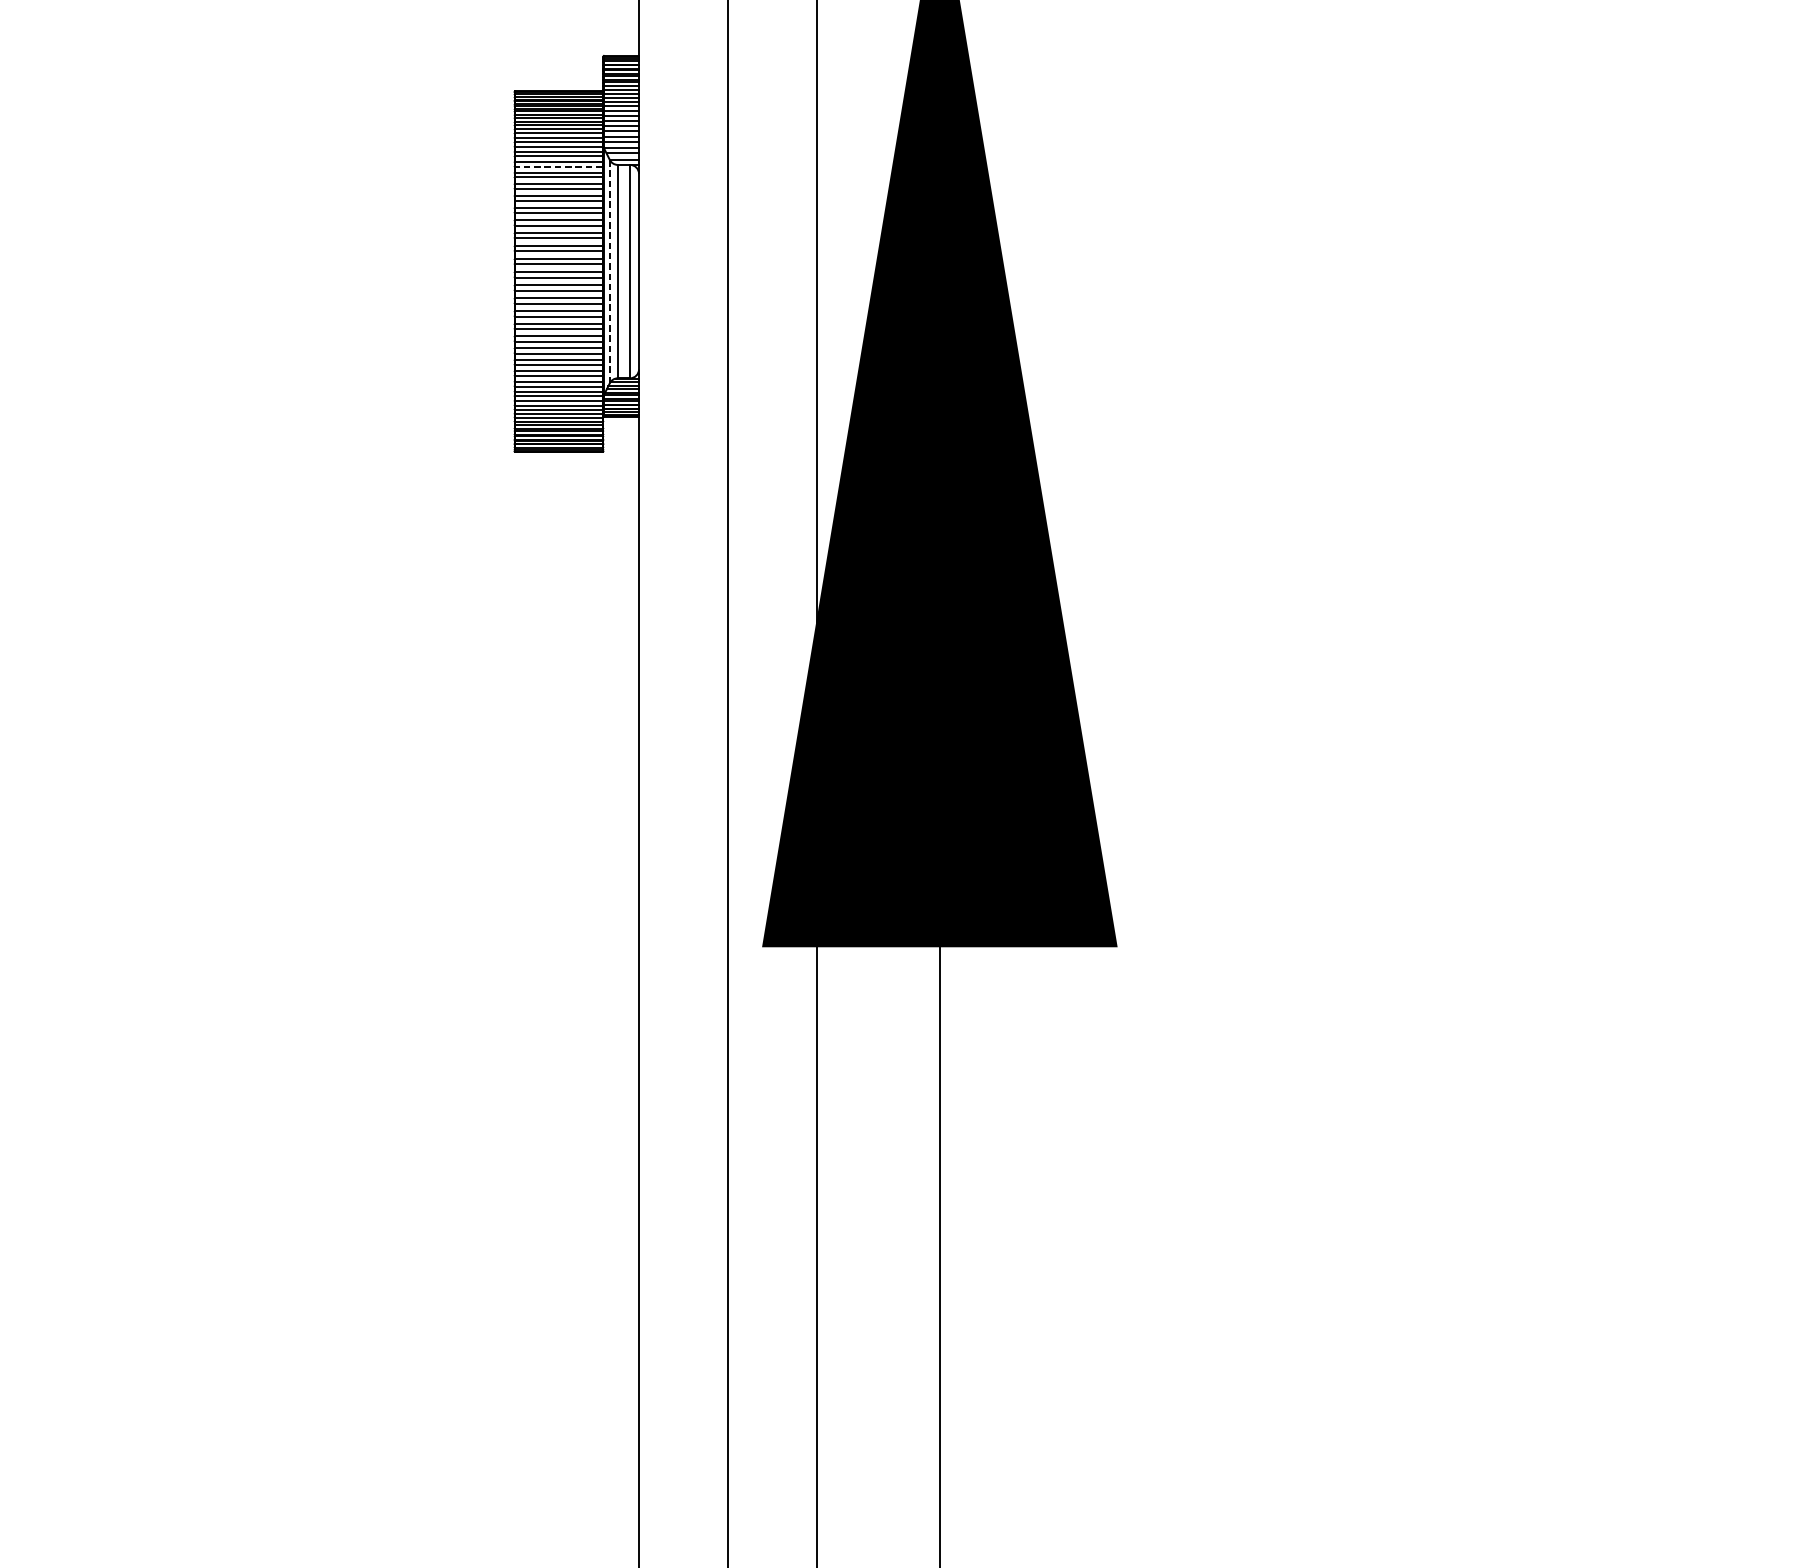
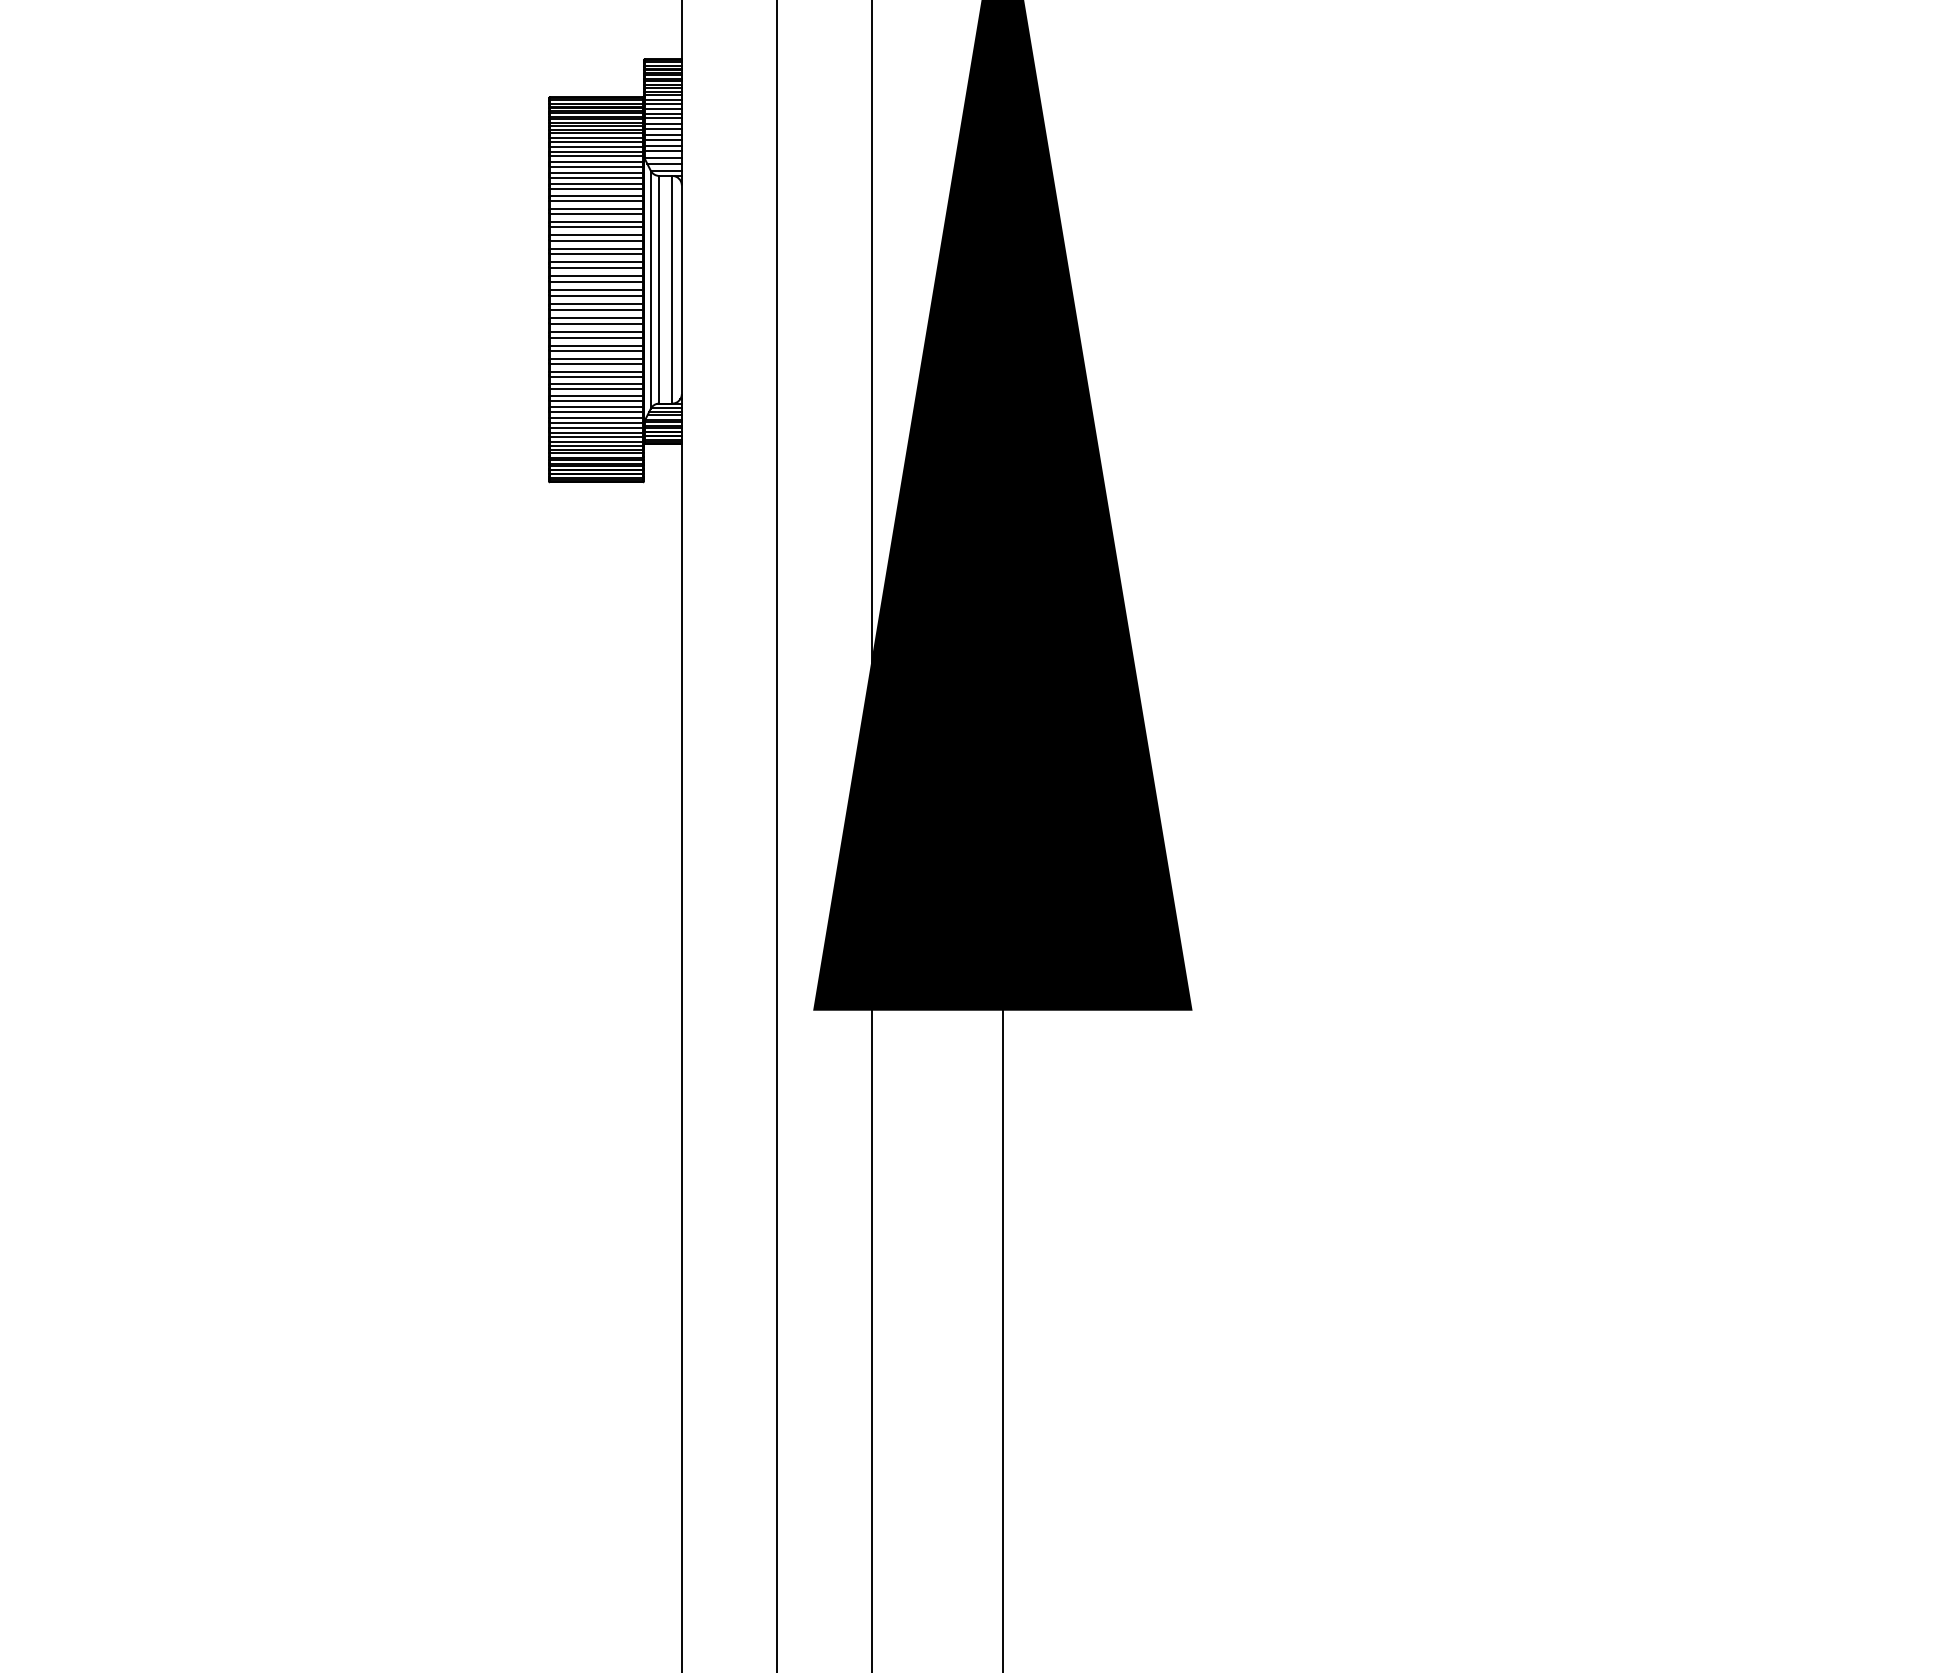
line: (558, 166) -> (595, 177), dashed -> solid
line: (609, 271) -> (650, 289), dashed -> solid

